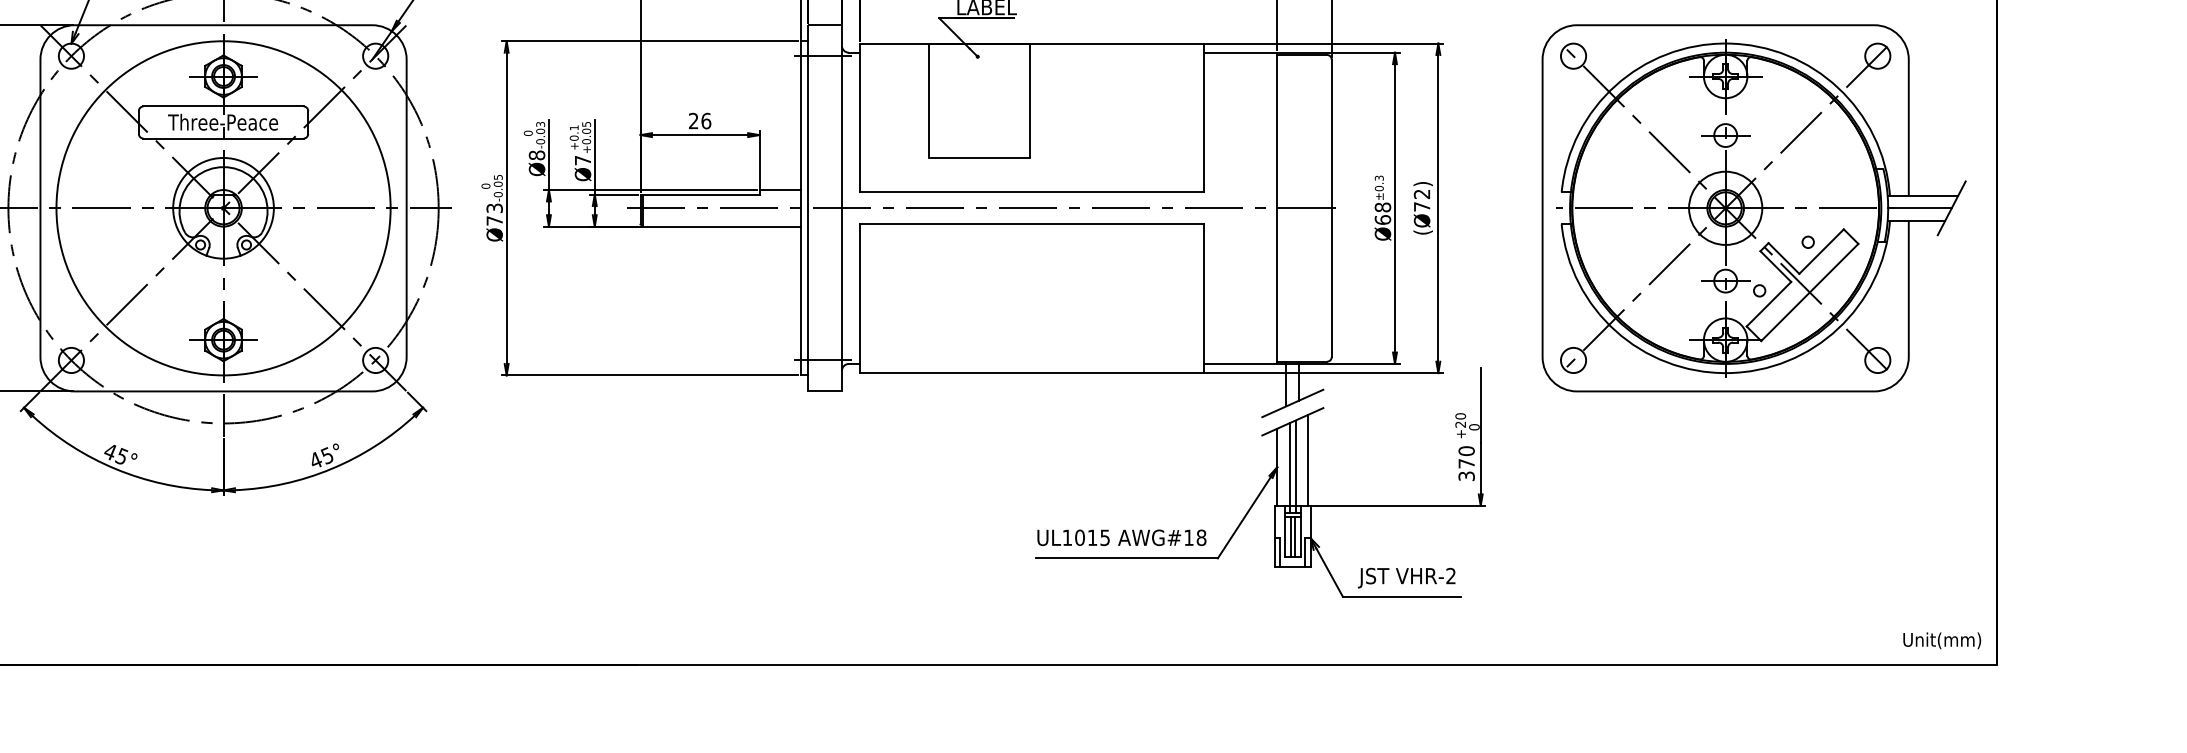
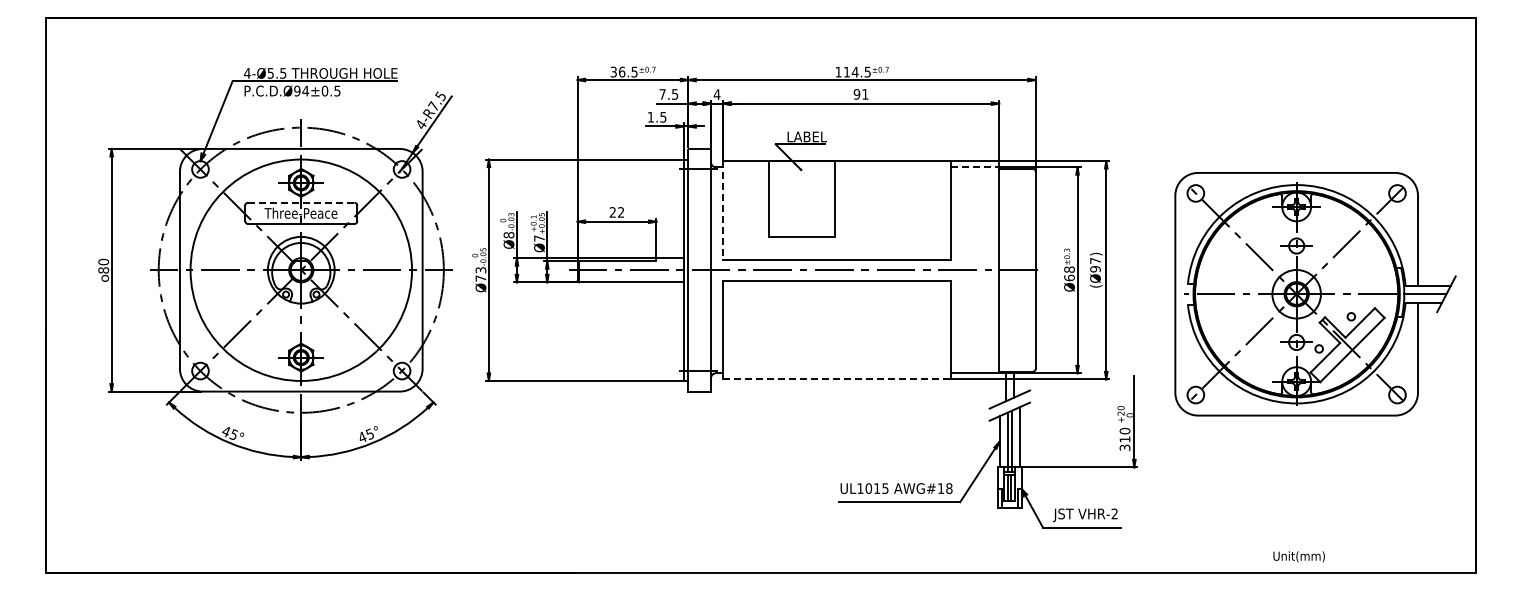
line: (1240, 53) -> (975, 167), solid -> dashed
line: (223, 106) -> (301, 202), solid -> dashed
line: (860, 118) -> (723, 210), solid -> dashed
text: (706, 121) -> (621, 212), 26 -> 22
text: (1422, 201) -> (1095, 265), (Ø72) -> (Ø97)
part: (1754, 208) -> (1315, 294), moved
line: (1031, 373) -> (836, 379), solid -> dashed
text: (1465, 463) -> (1124, 439), 370 -> 310
text: (1941, 640) -> (1298, 556), moved

